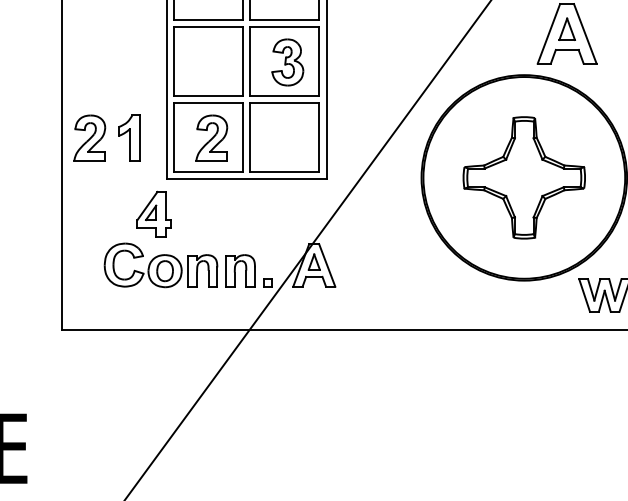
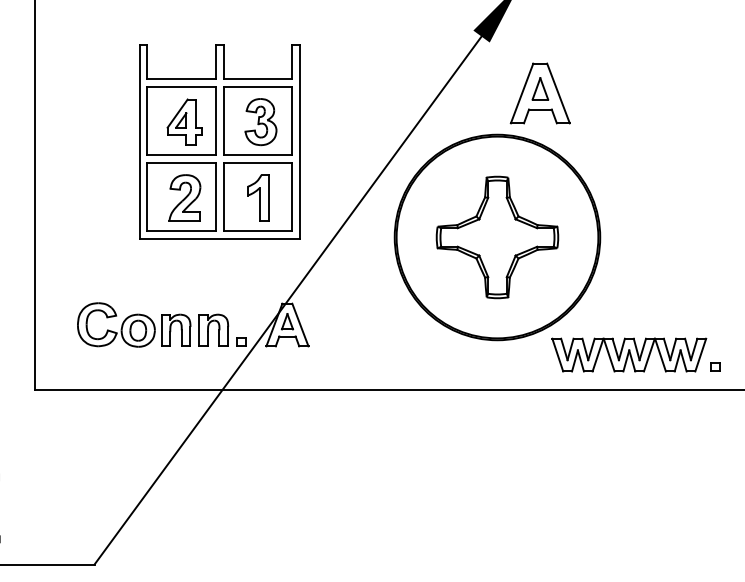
part: (89, 137) -> (62, 197), removed
part: (129, 137) -> (258, 197), moved
part: (154, 213) -> (184, 121), moved

